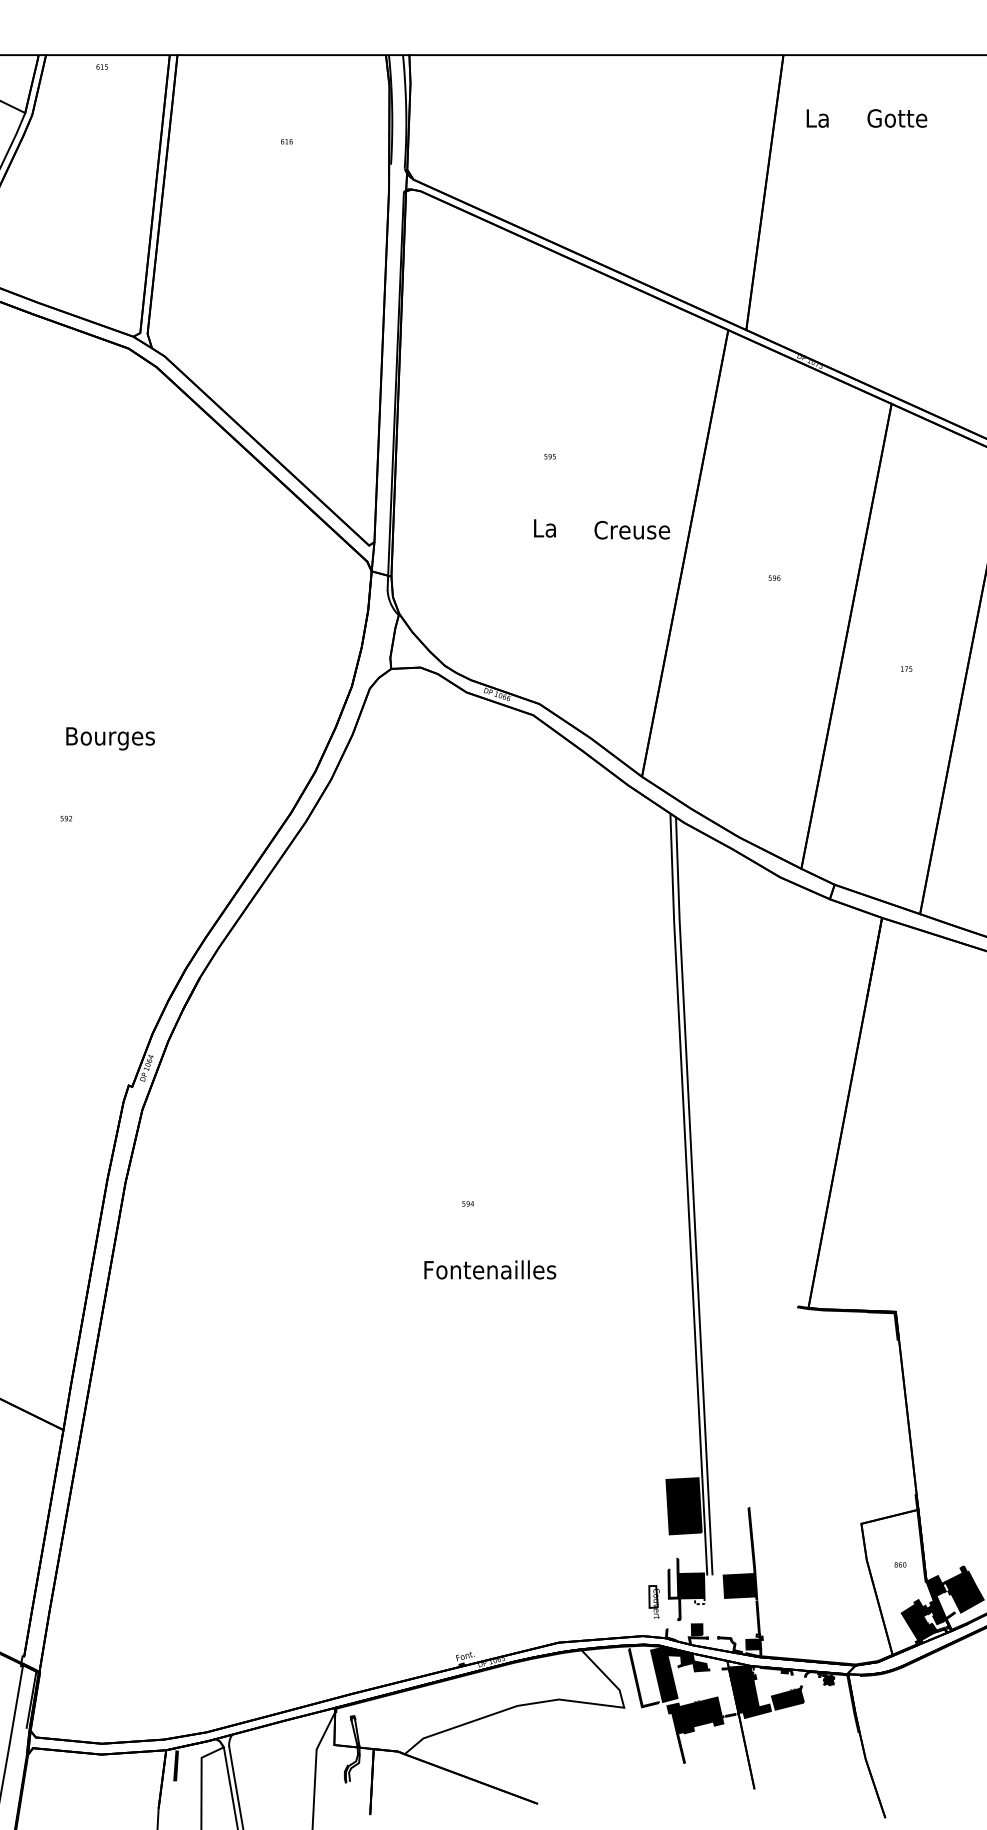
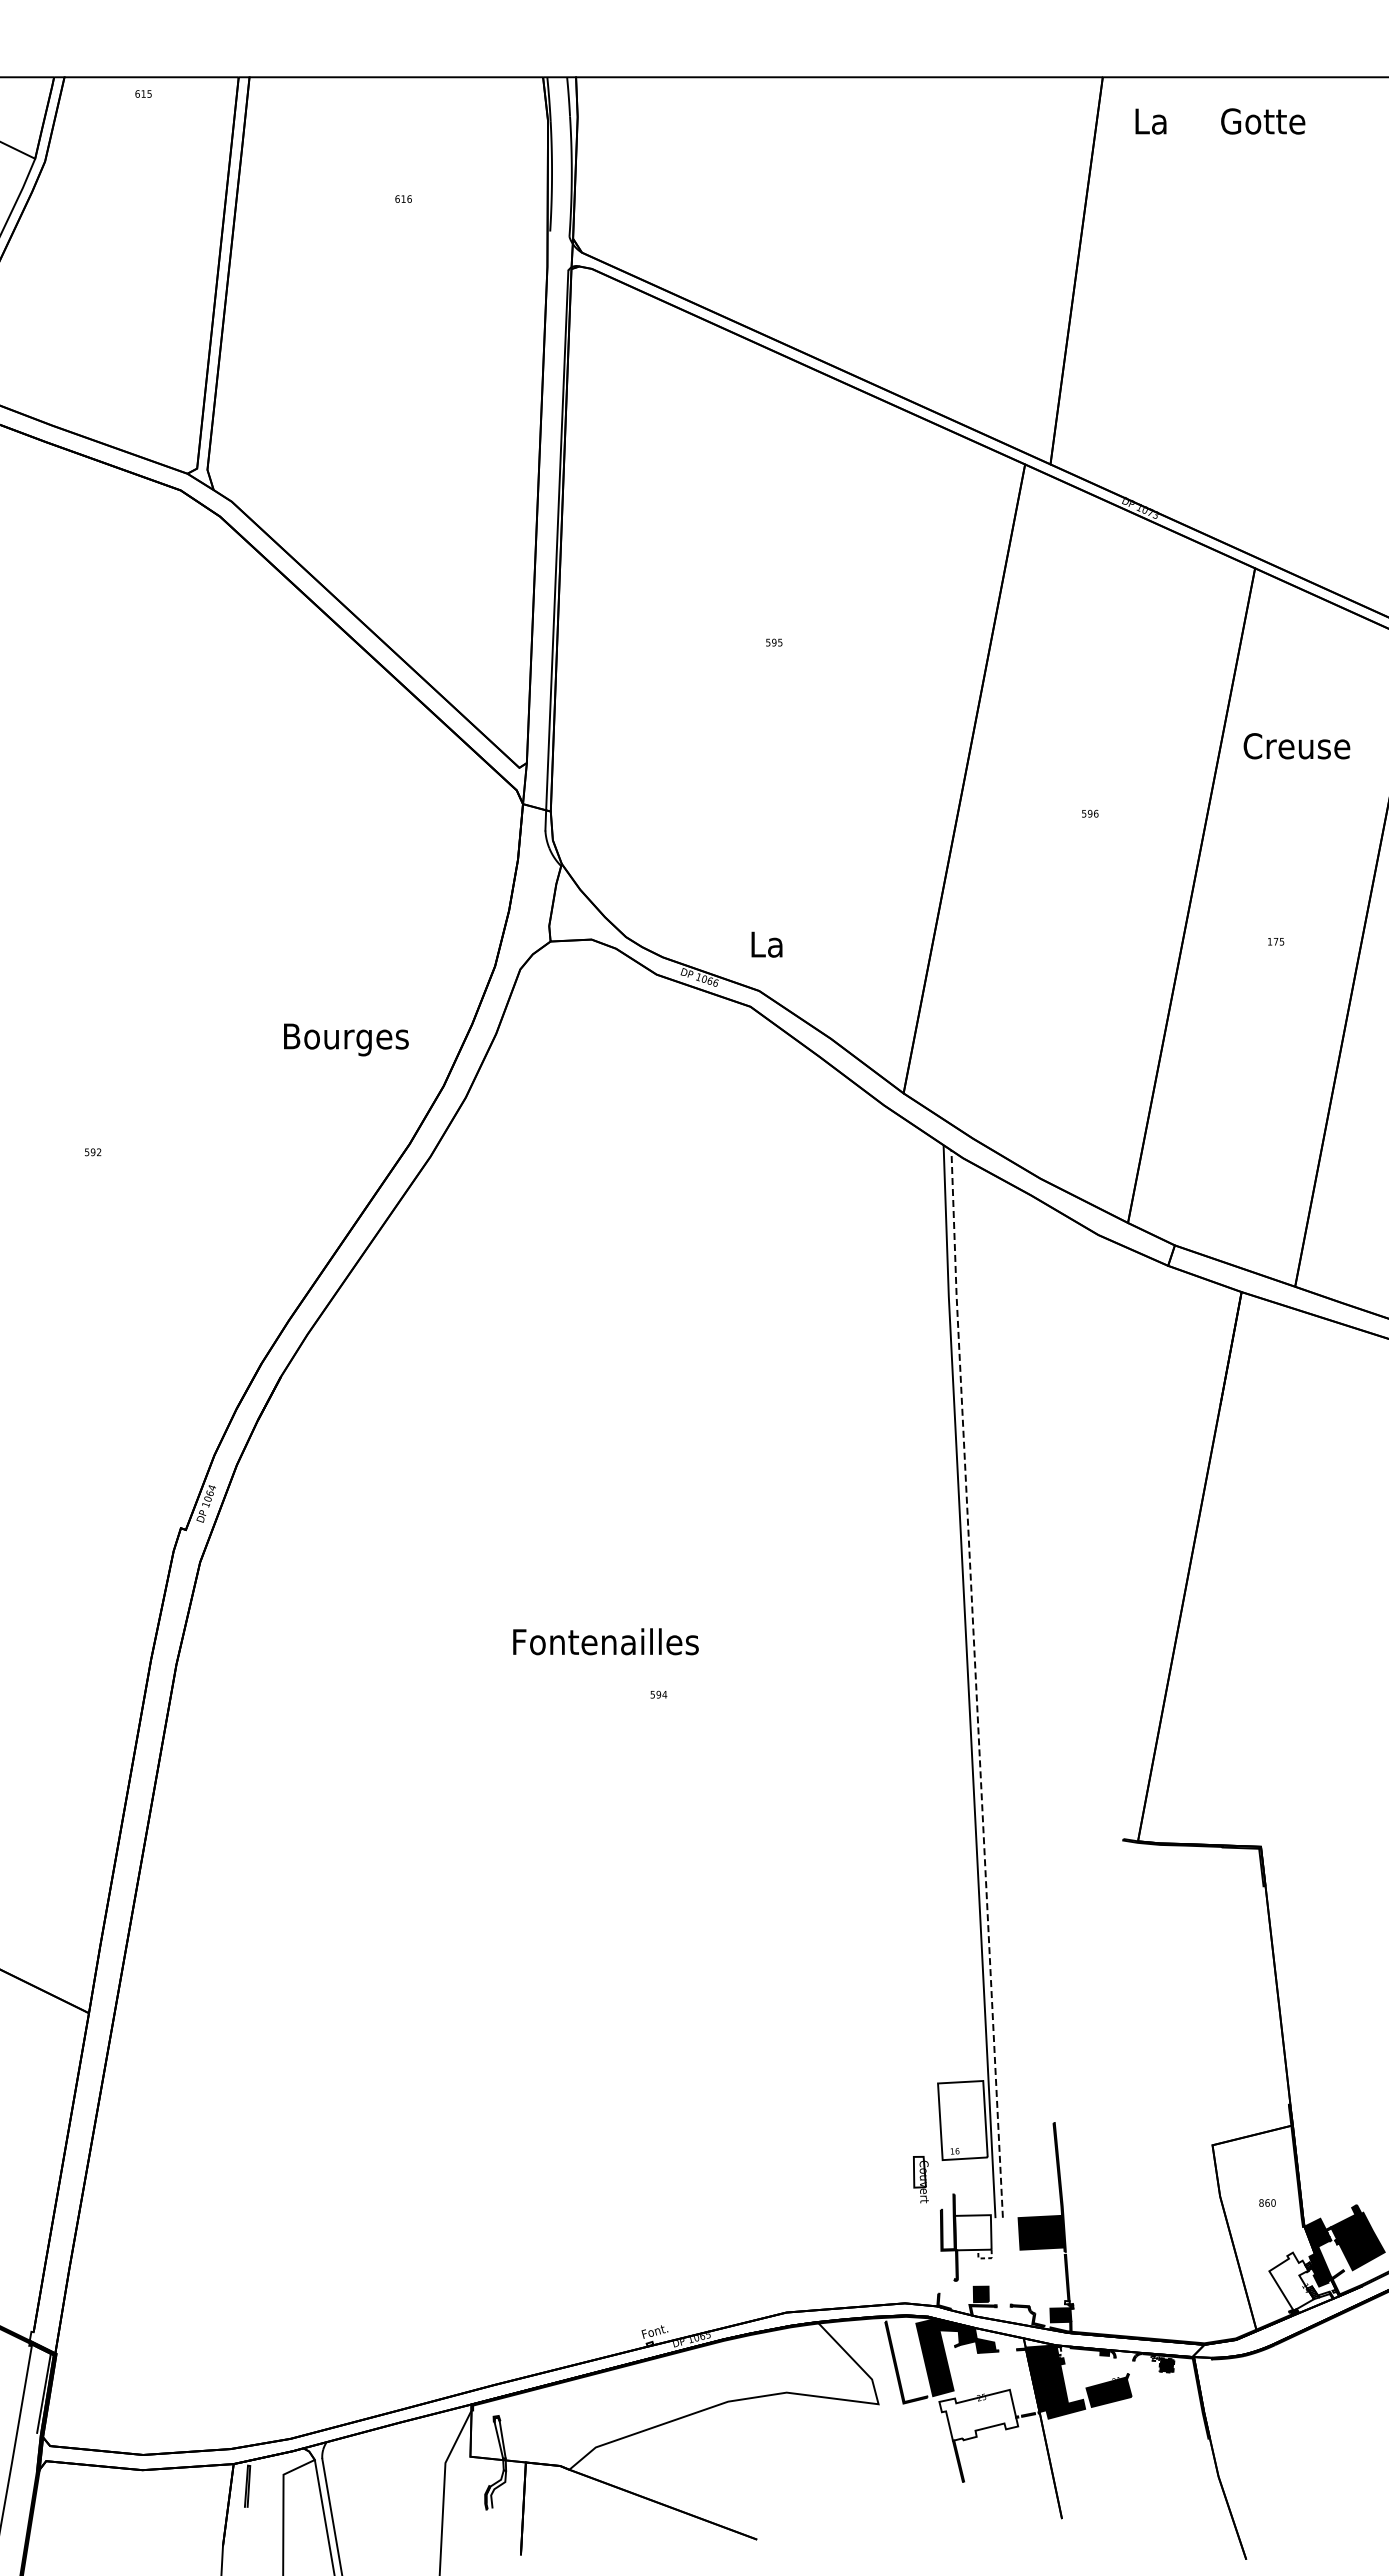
text: (867, 118) -> (1220, 121), moved
text: (544, 528) -> (766, 944), moved
text: (631, 530) -> (1296, 746), moved
text: (110, 738) -> (346, 1039), moved
line: (693, 1195) -> (976, 1682), solid -> dashed
text: (489, 1269) -> (605, 1641), moved
fill: (683, 1506) -> (962, 2120), removed
fill: (691, 1585) -> (973, 2232), removed
part: (654, 1602) -> (920, 2179), moved
fill: (917, 1620) -> (1291, 2281), removed
fill: (695, 1715) -> (978, 2414), removed

